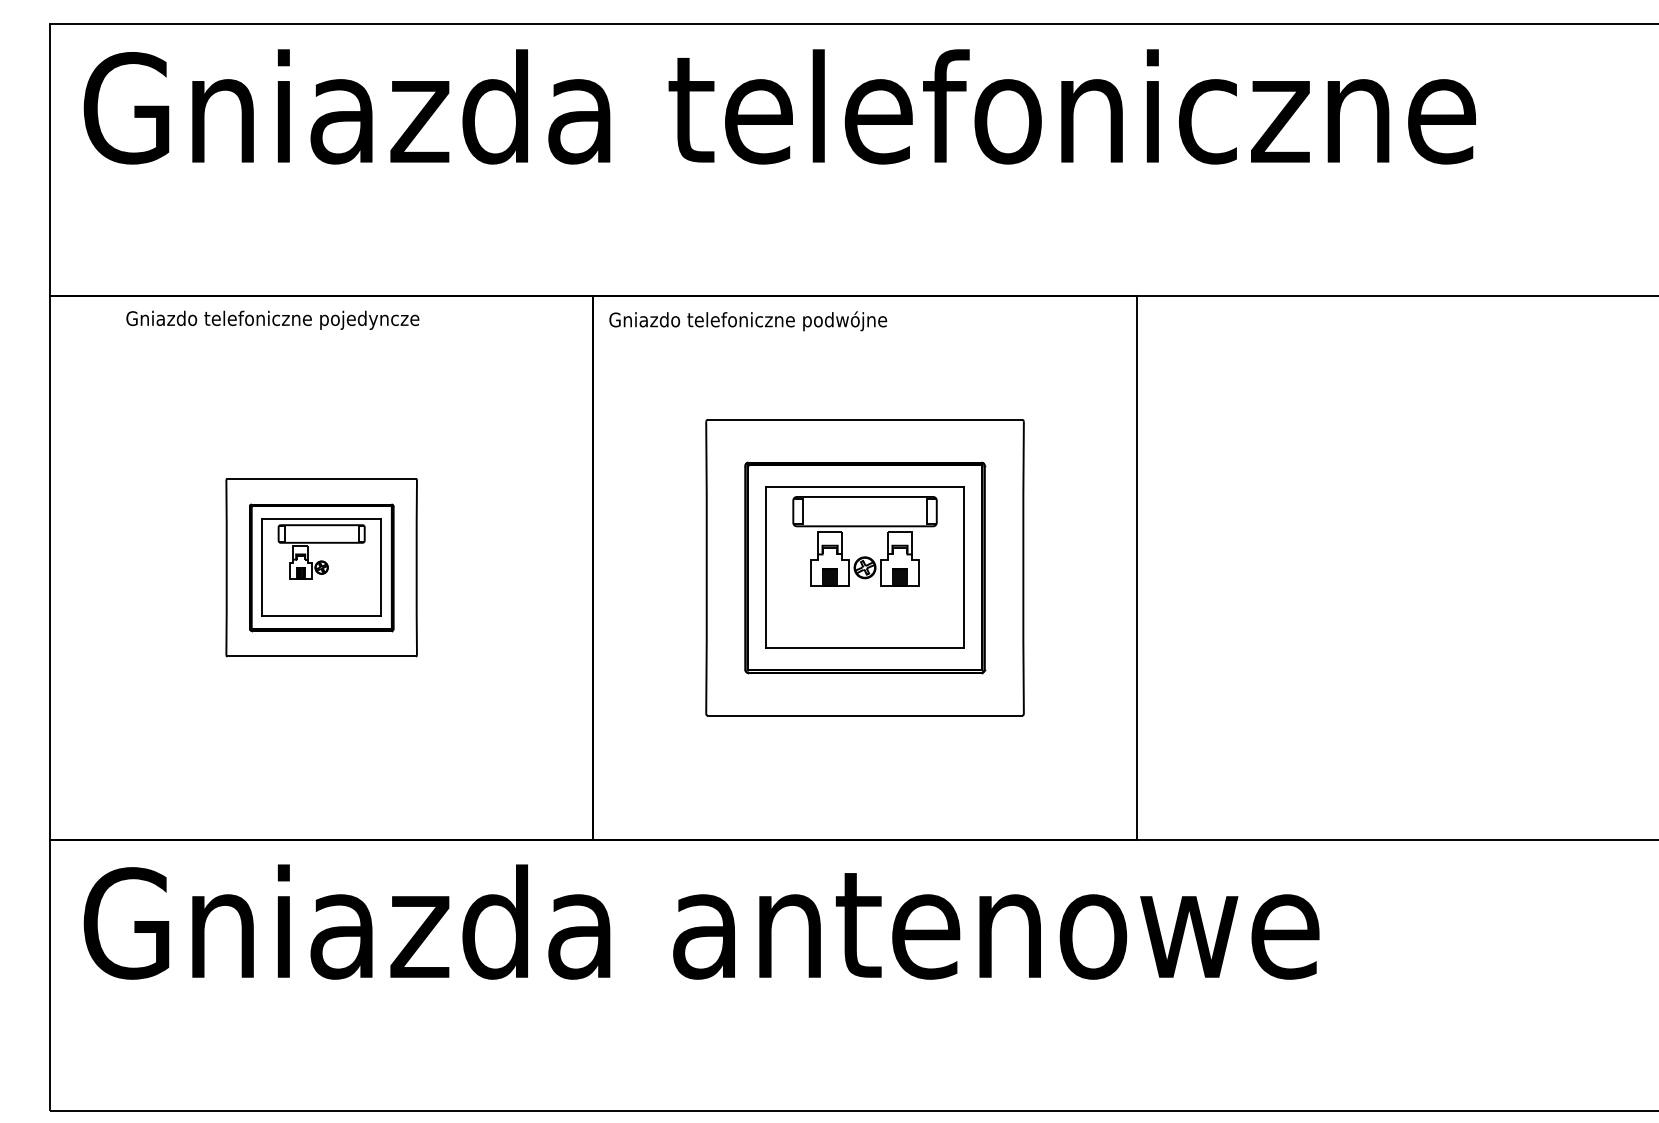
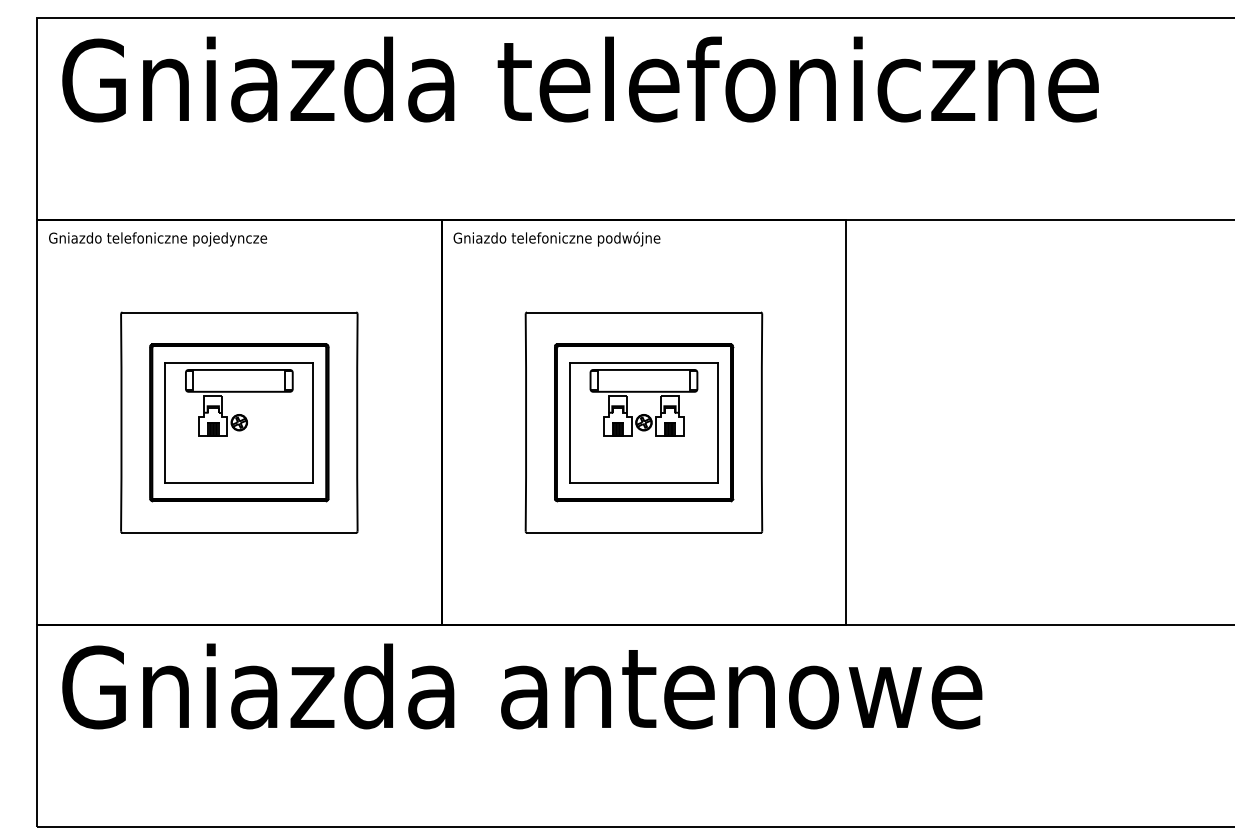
text: (273, 320) -> (158, 239), moved
part: (321, 567) -> (239, 422), size x1.67

